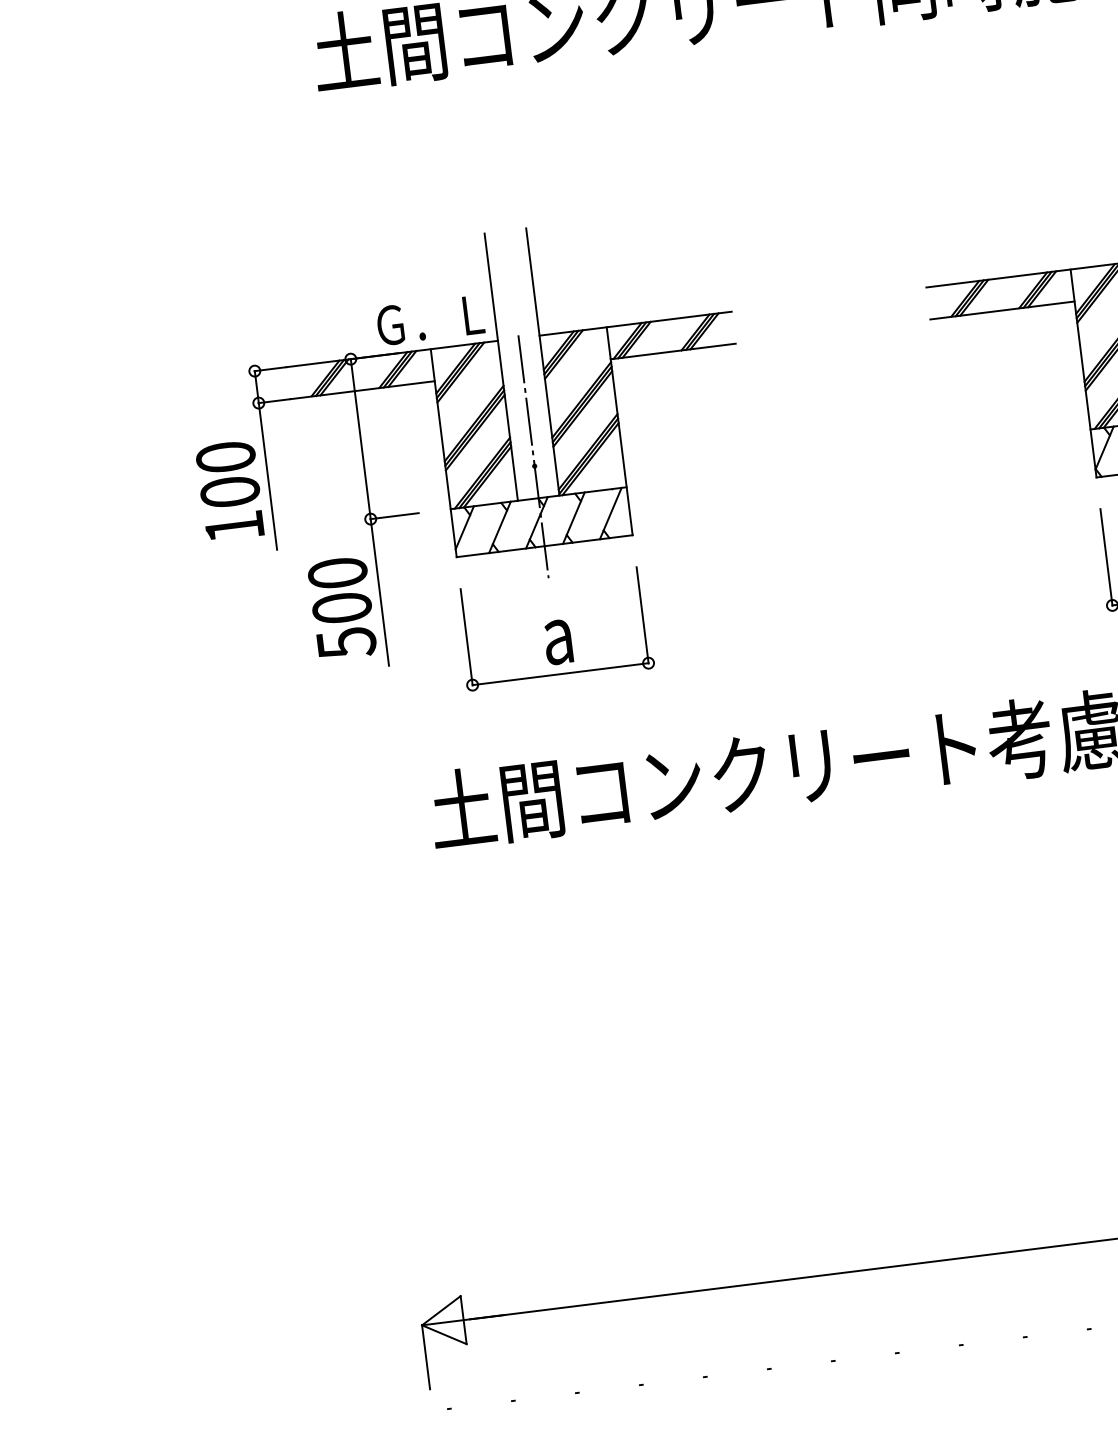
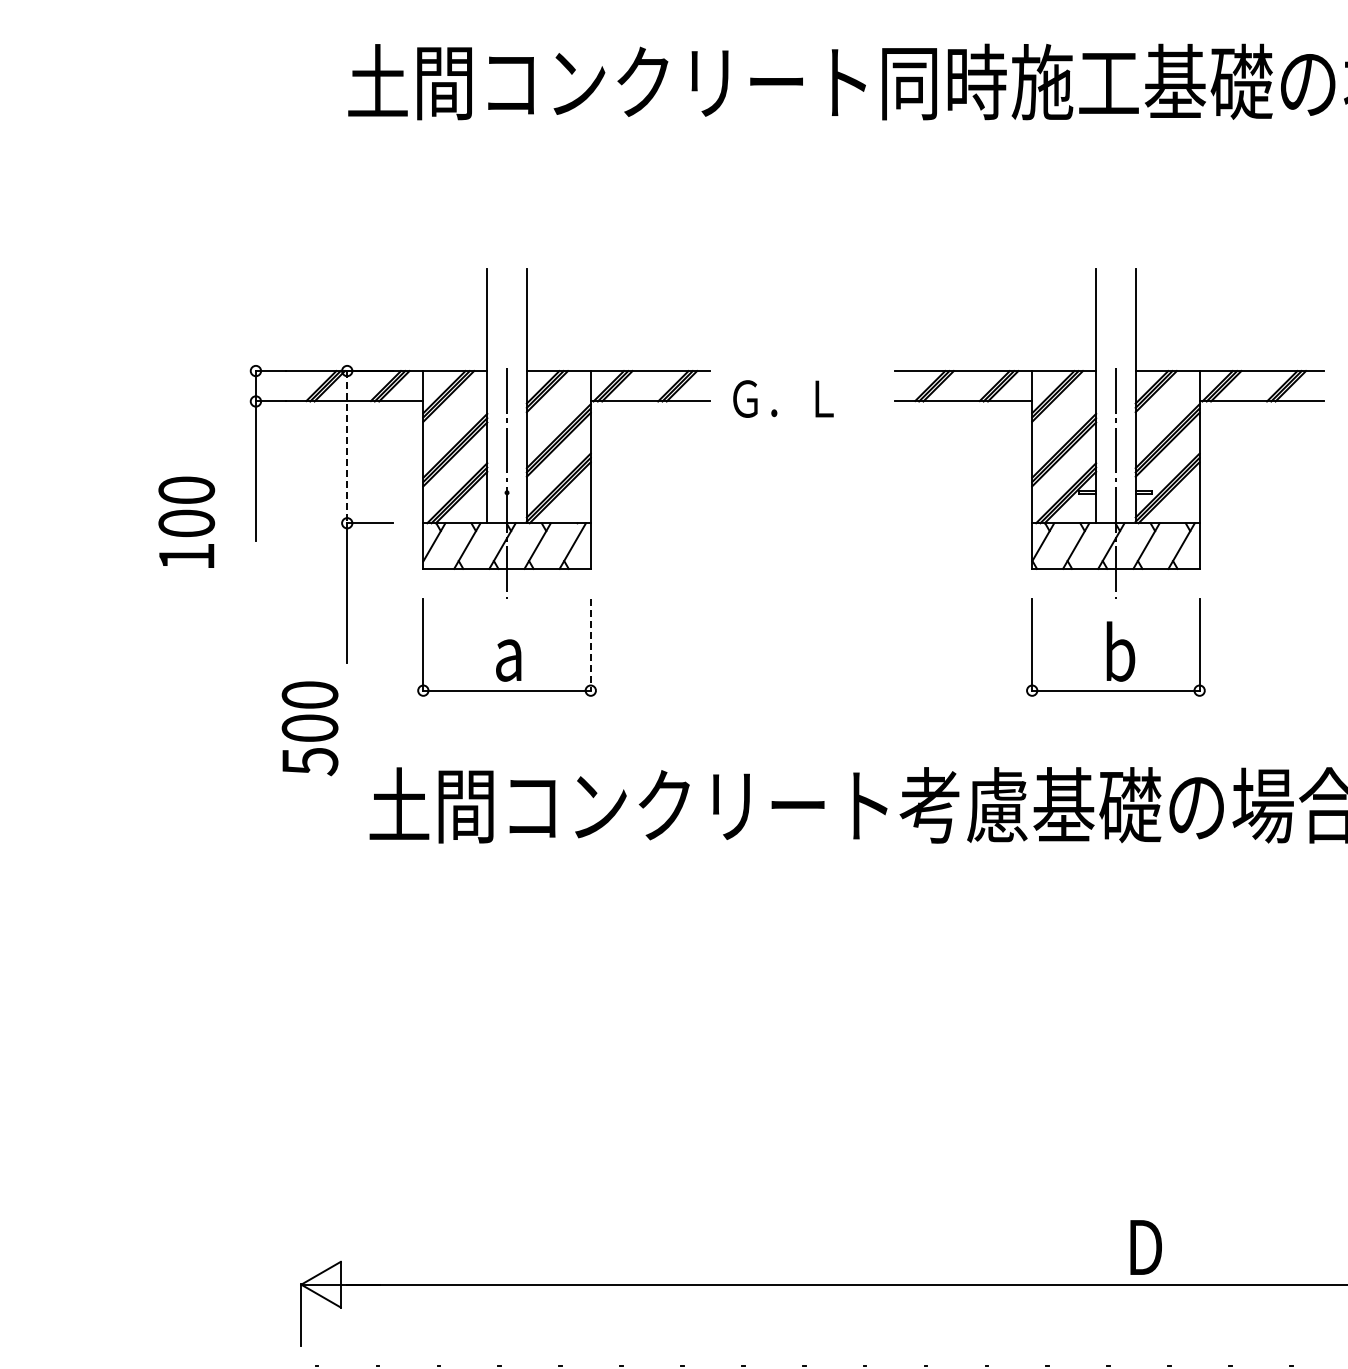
text: (430, 319) -> (783, 398), moved
line: (361, 439) -> (347, 447), solid -> dashed
text: (229, 490) -> (186, 521), moved
text: (341, 608) -> (309, 728), moved
line: (642, 615) -> (590, 645), solid -> dashed

